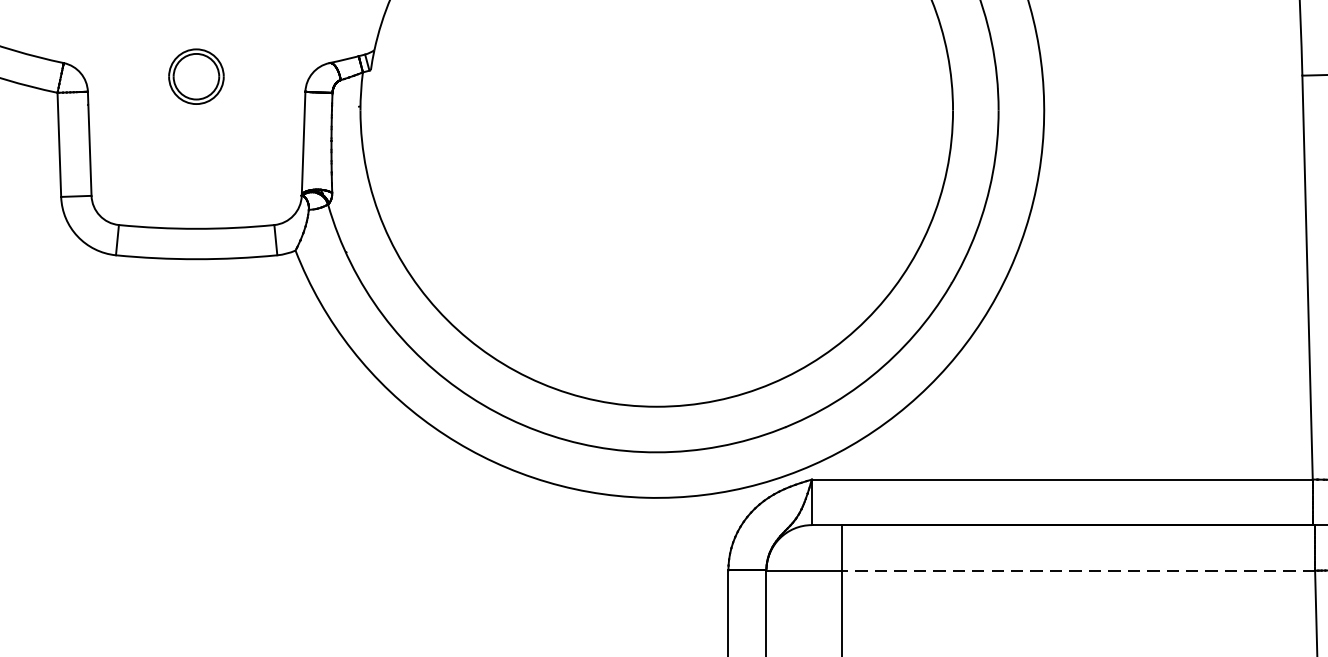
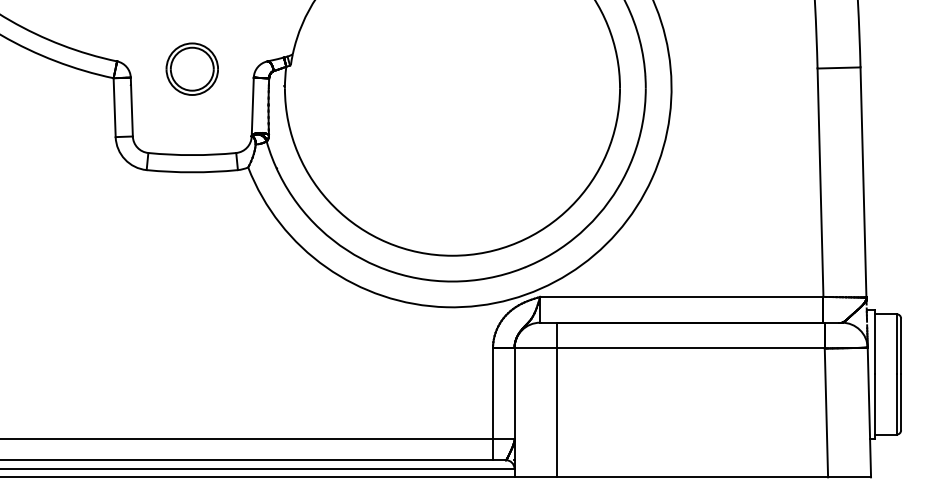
part: (195, 75) -> (191, 68), size x1.67
line: (1079, 570) -> (691, 348), dashed -> solid

